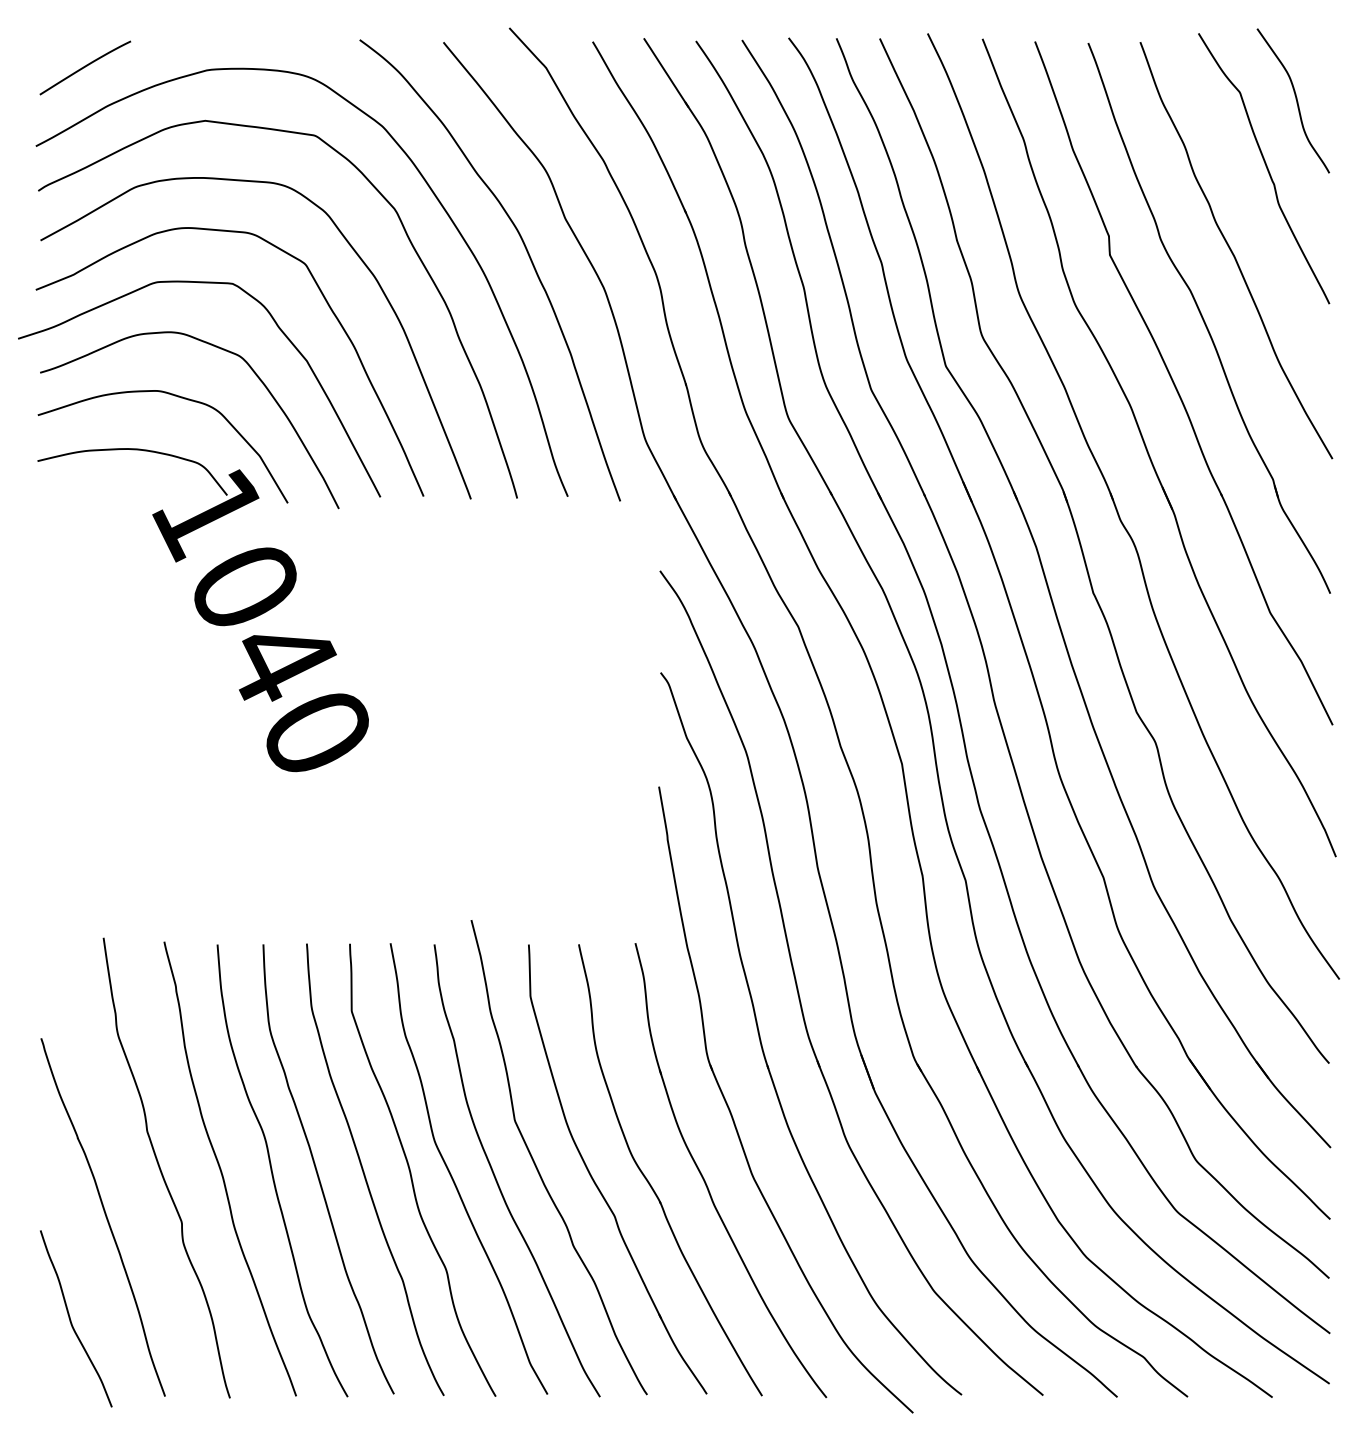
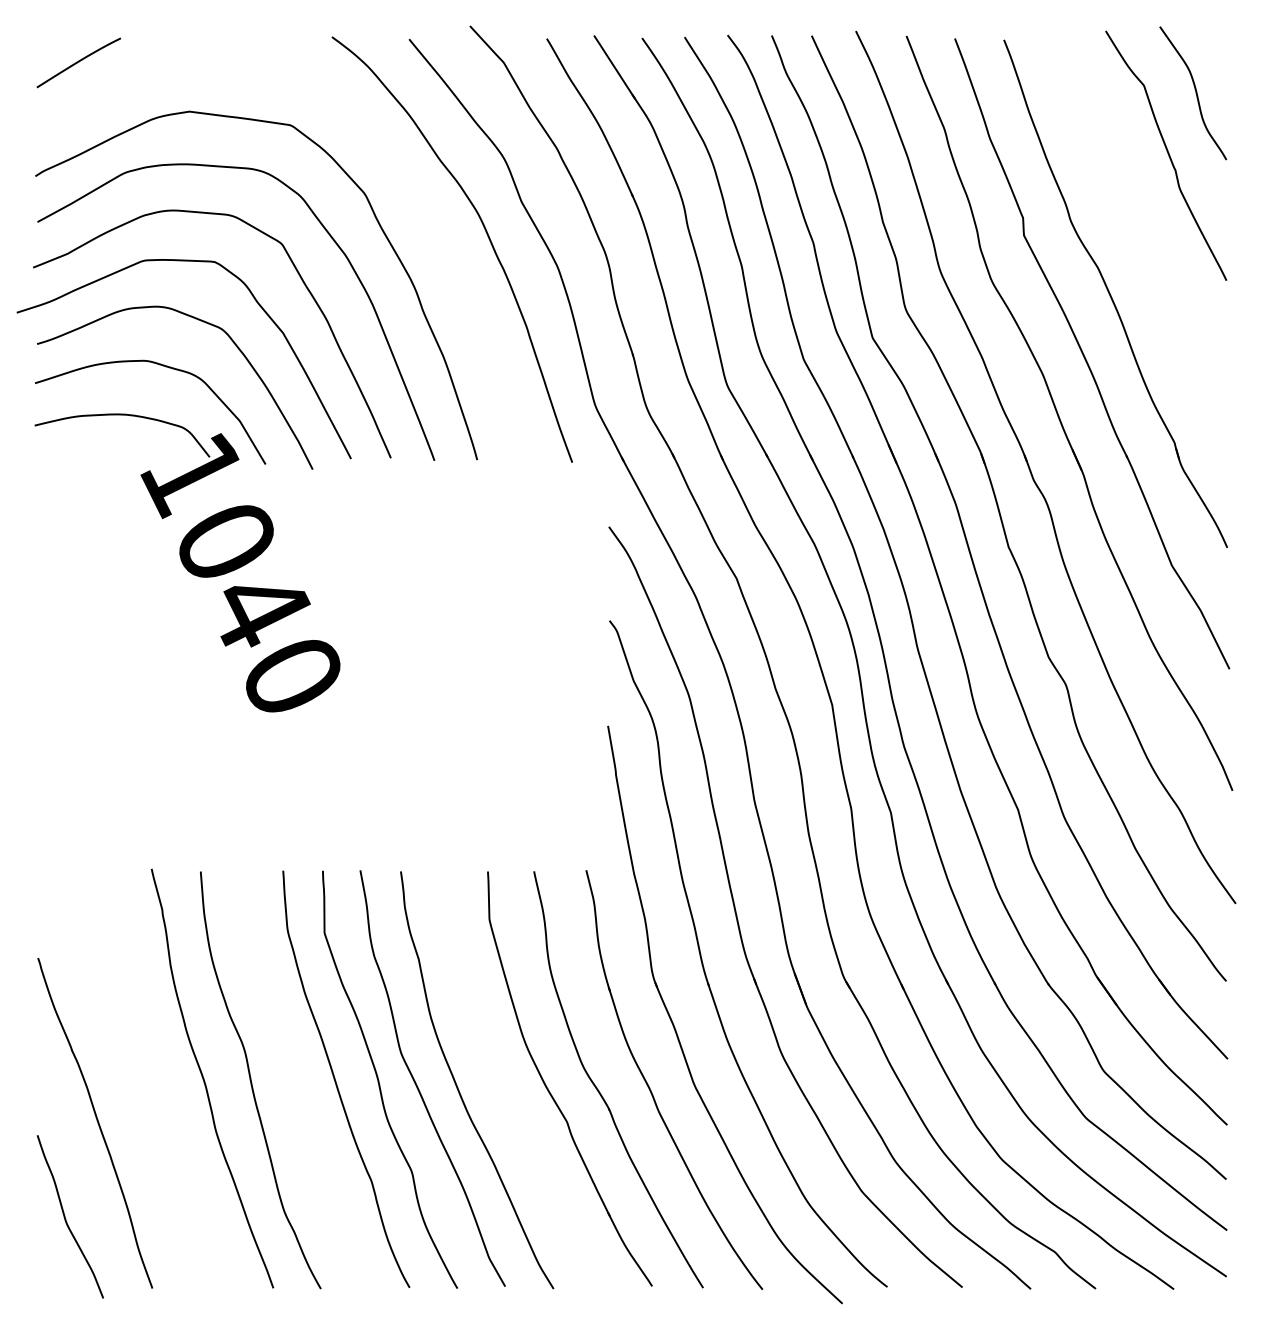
curve: (432, 193) -> (399, 178), removed
curve: (1233, 252) -> (1137, 233), removed
curve: (536, 1164) -> (495, 1074), removed
curve: (161, 1169) -> (149, 1079), removed
curve: (318, 1173) -> (293, 1082), removed

